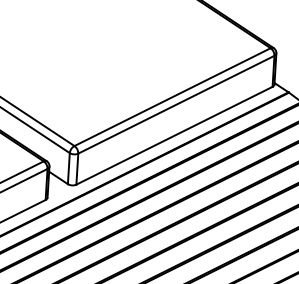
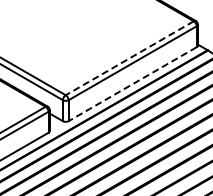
line: (172, 97) -> (129, 58), solid -> dashed
line: (174, 136) -> (132, 84), solid -> dashed

